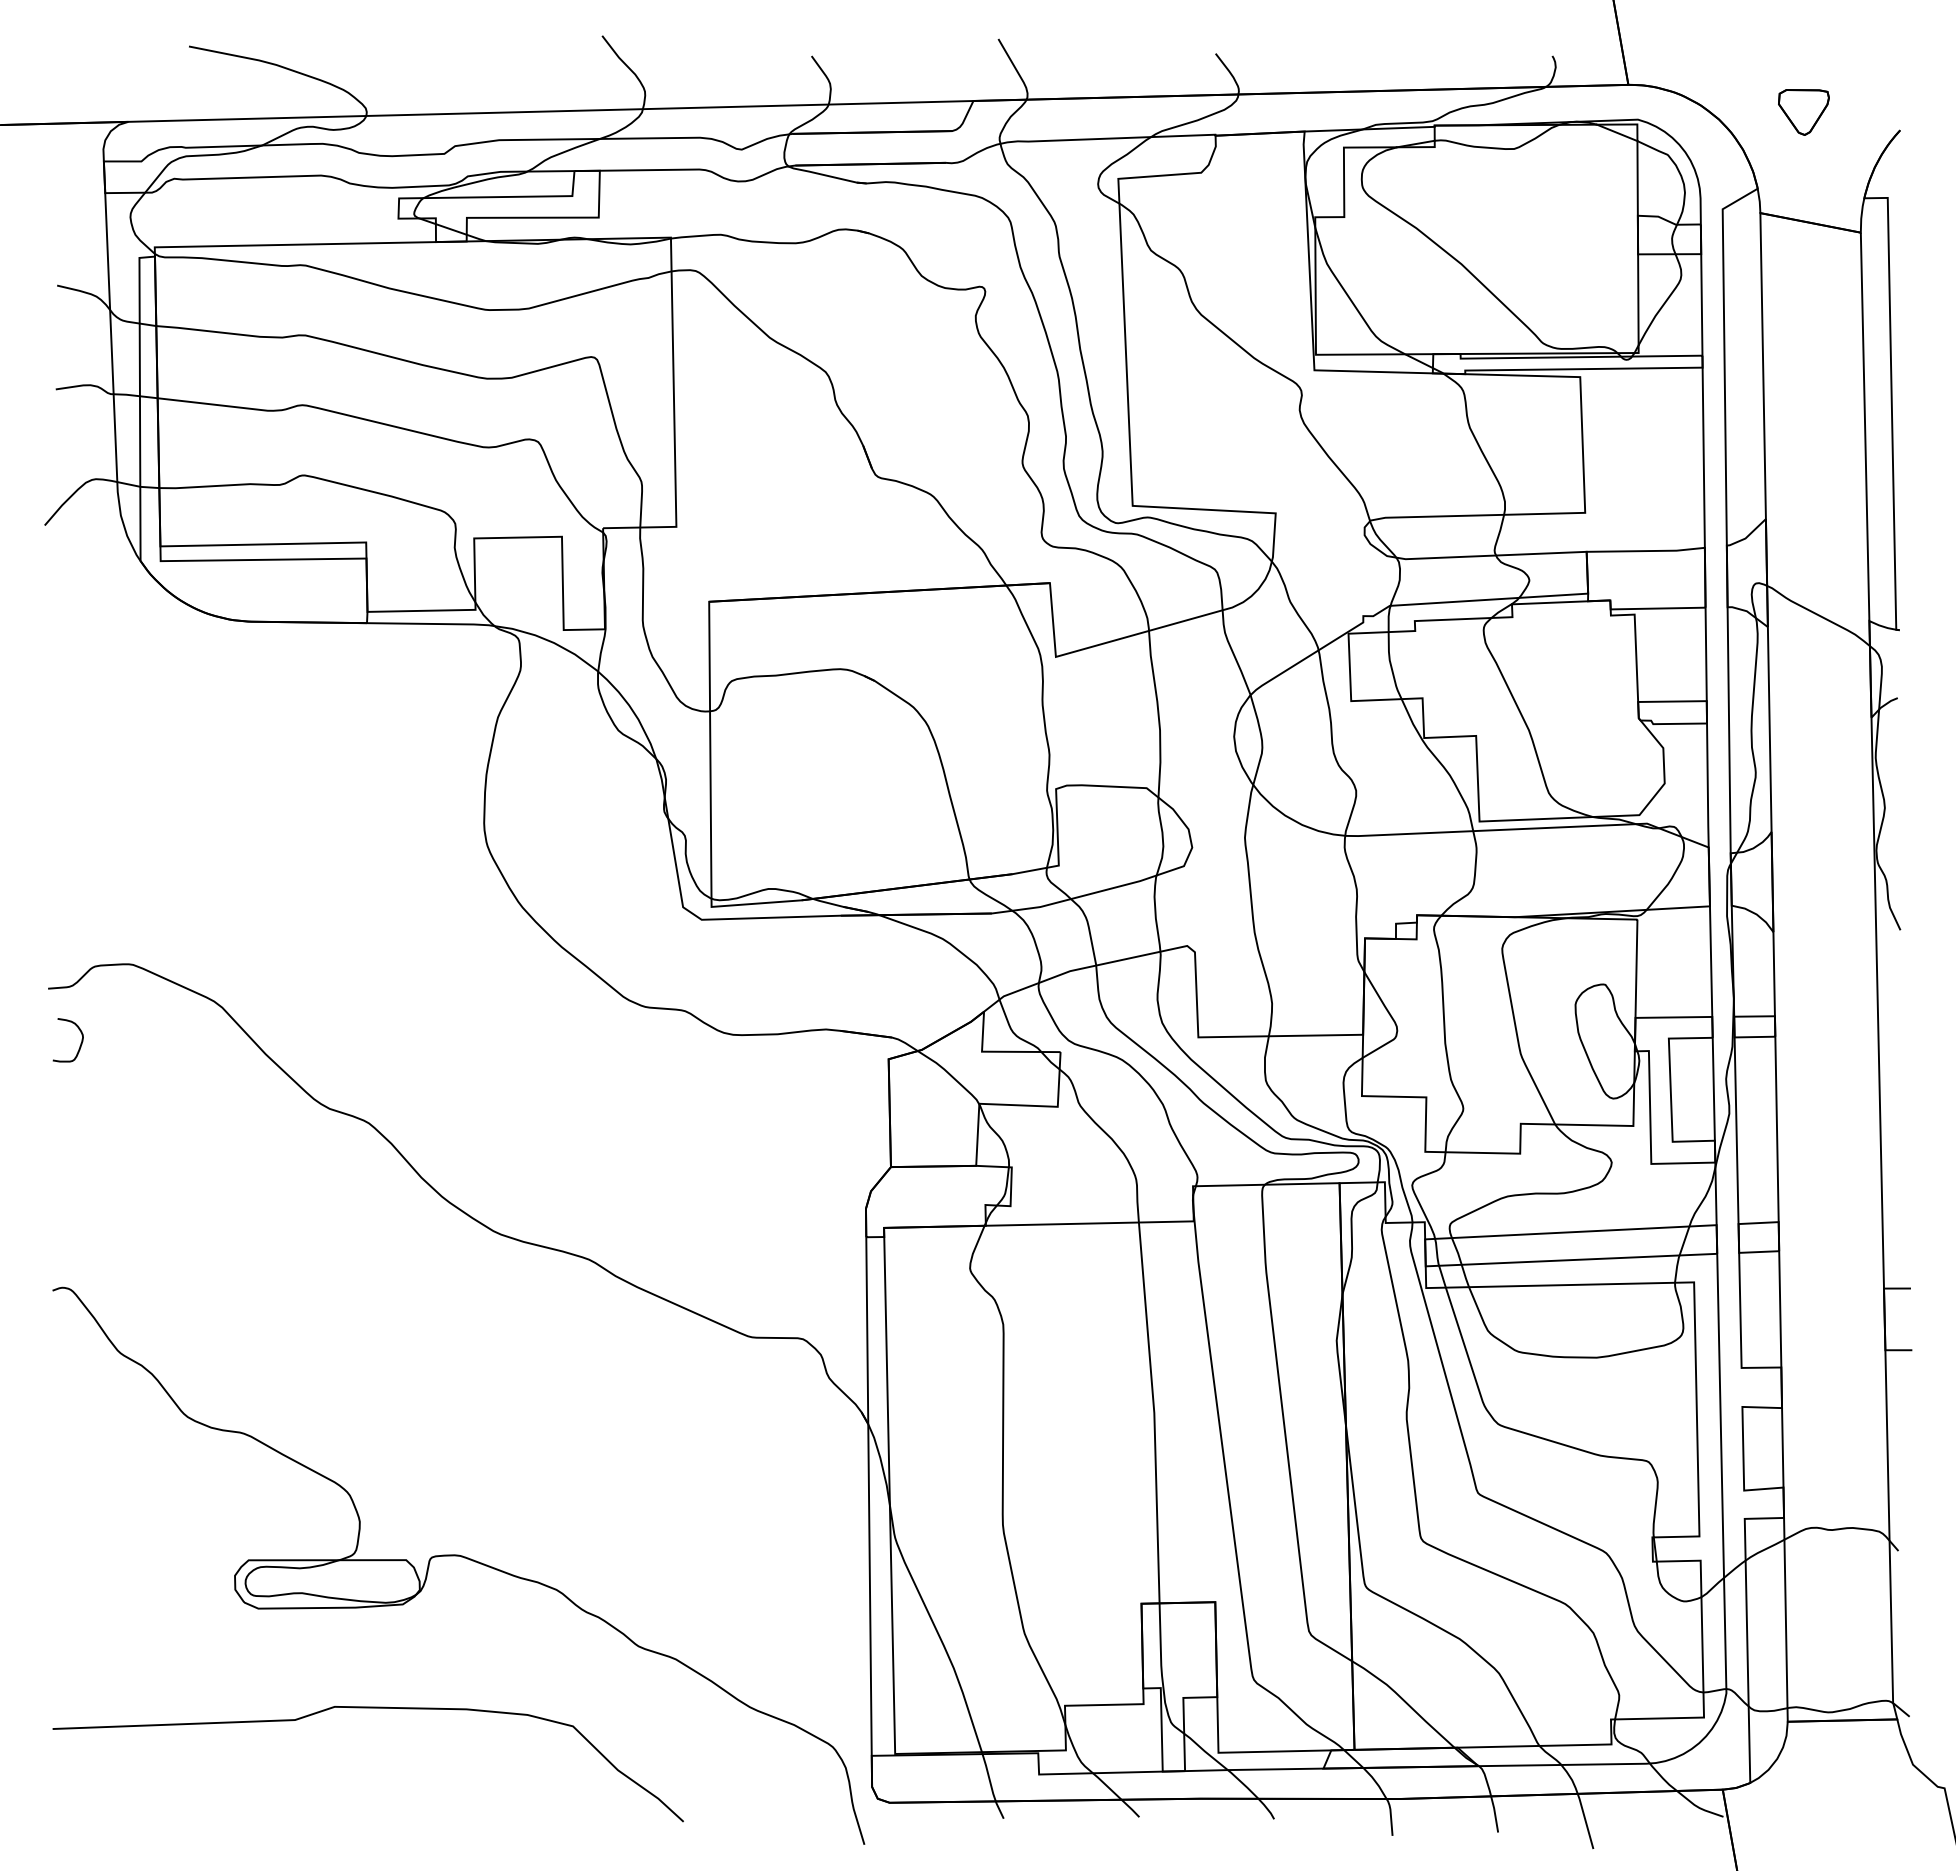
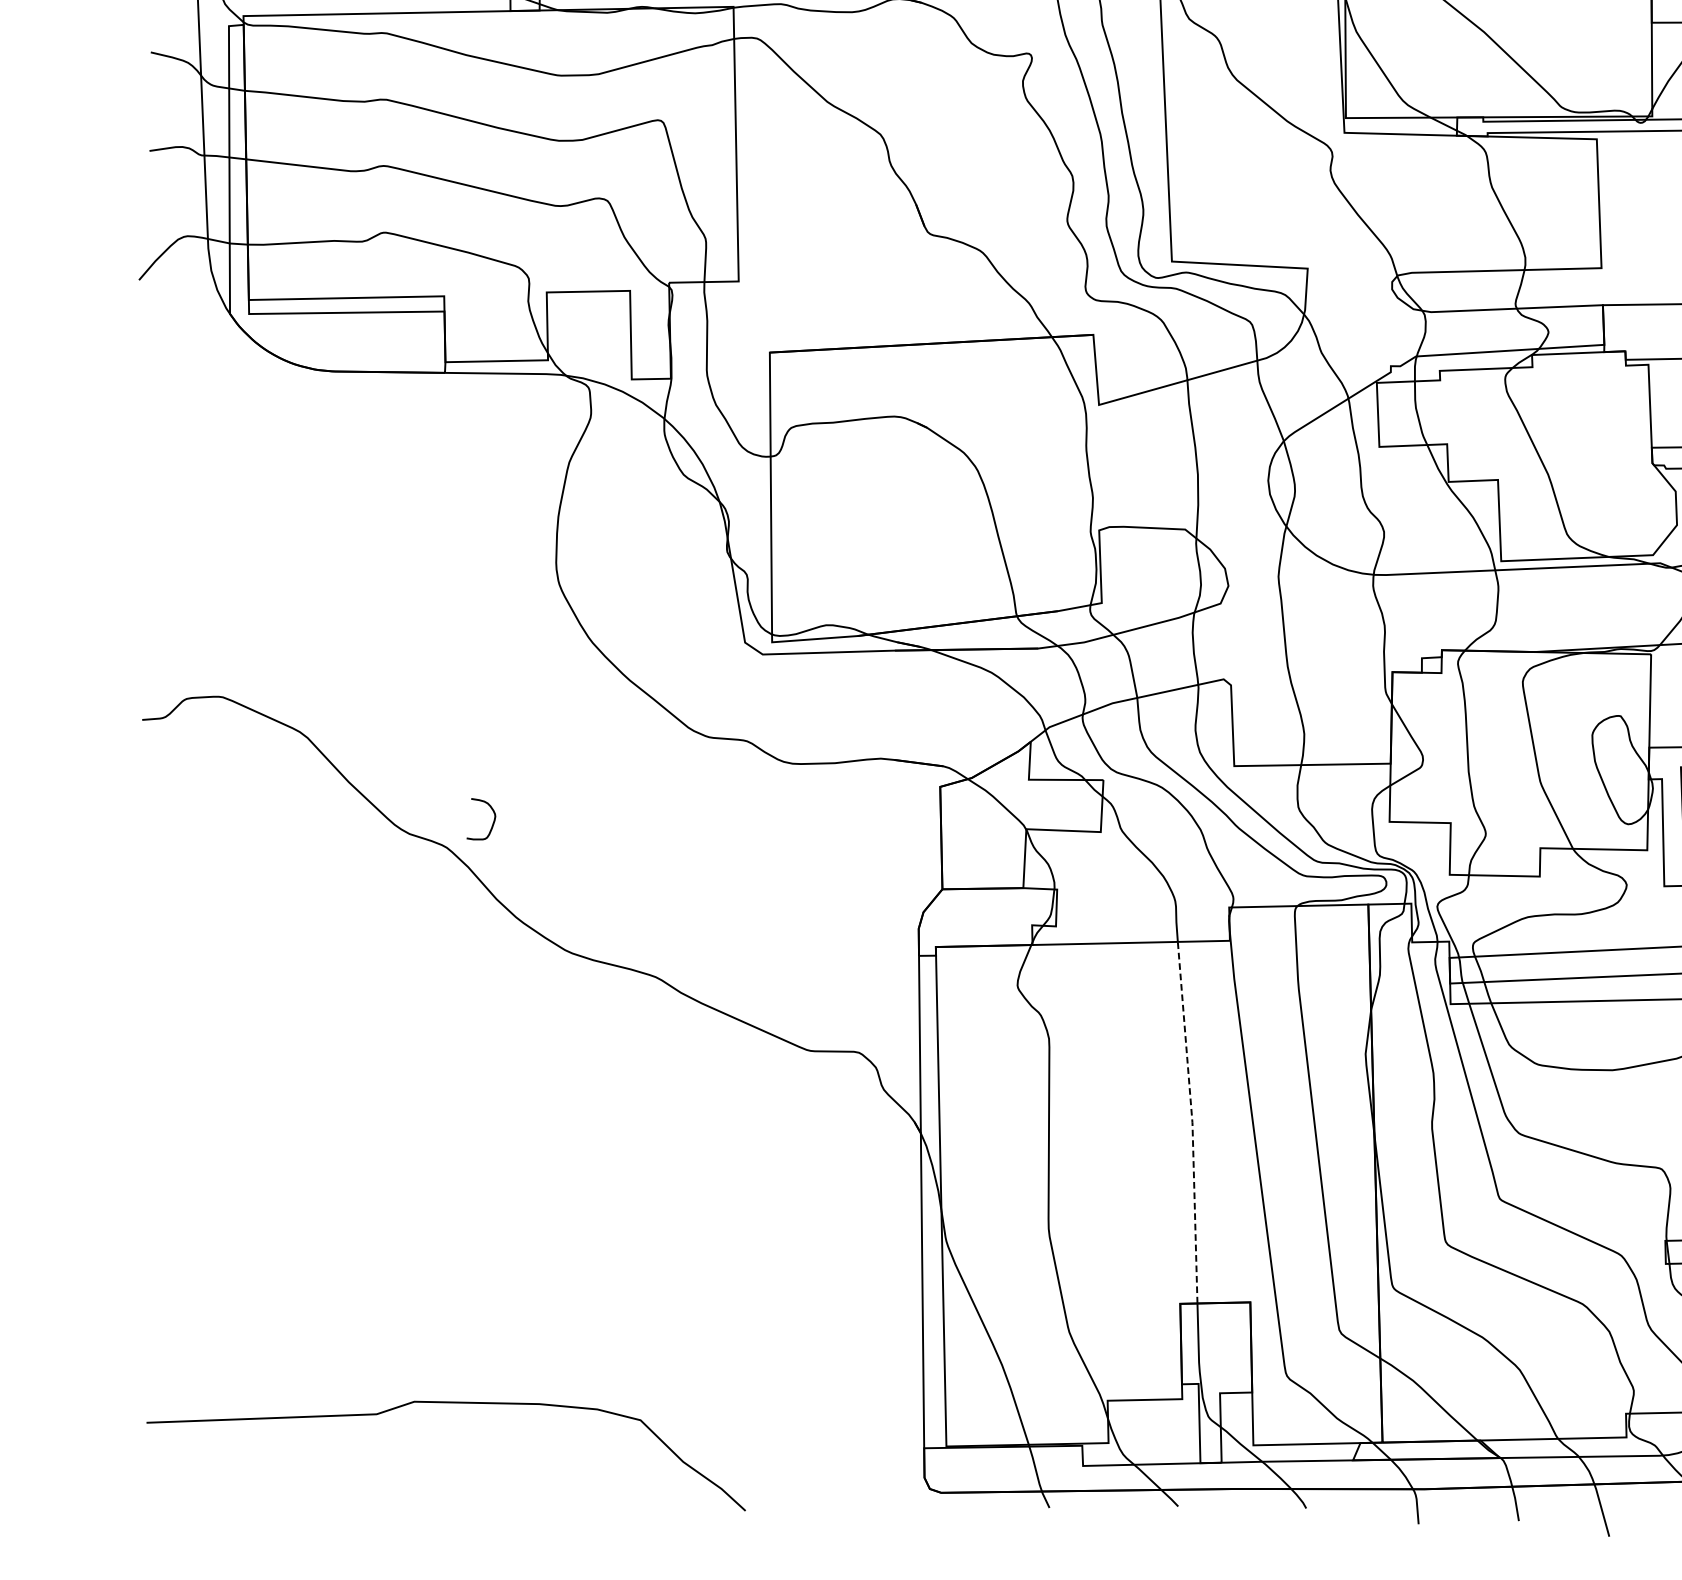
curve: (80, 1043) -> (492, 822), moved
line: (1154, 1413) -> (1192, 1123), solid -> dashed
part: (461, 1557) -> (534, 1259), removed

